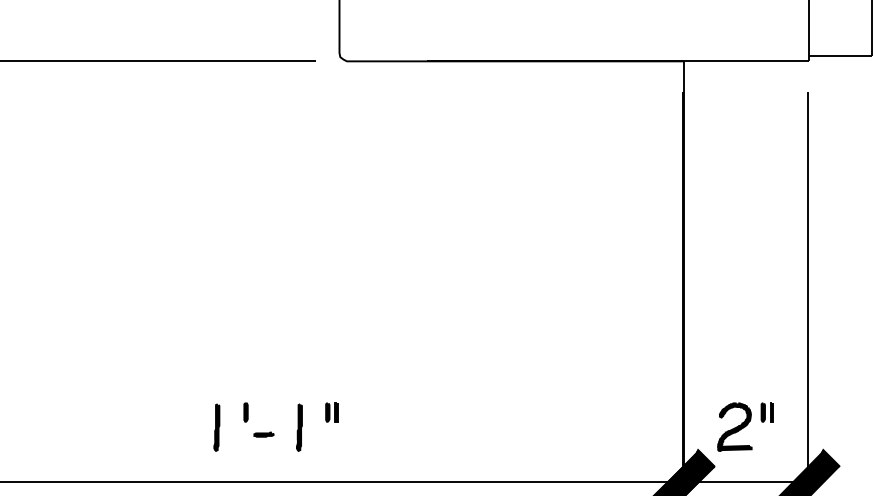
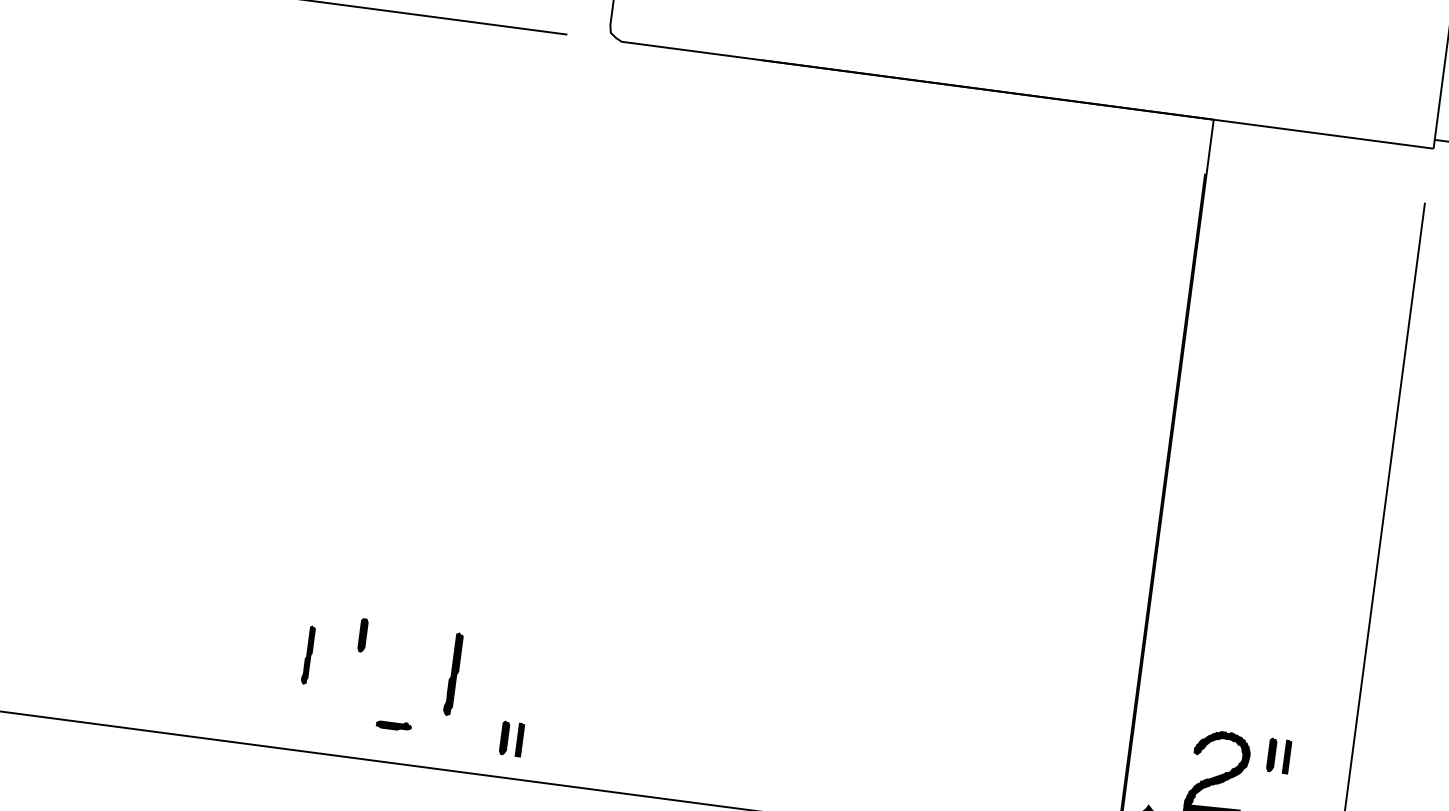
part: (331, 412) -> (511, 738), moved
part: (216, 427) -> (307, 654), size x0.7
part: (263, 434) -> (393, 725), moved

